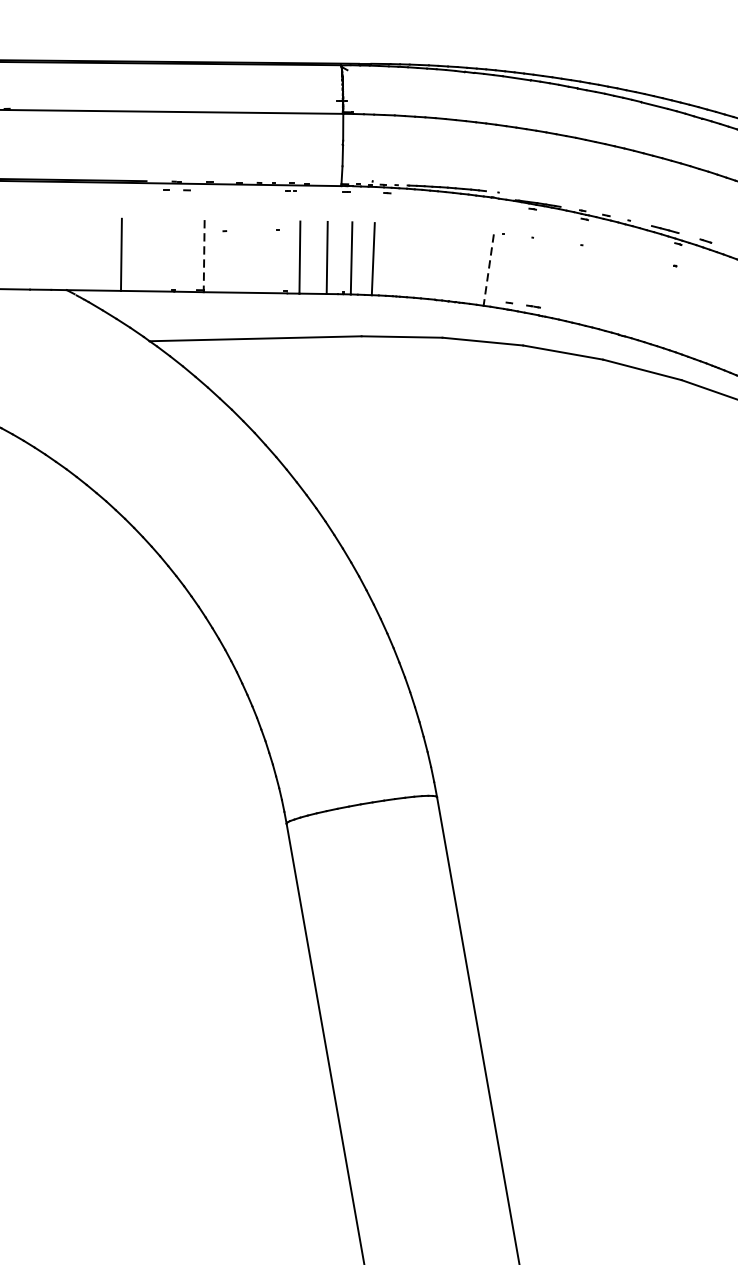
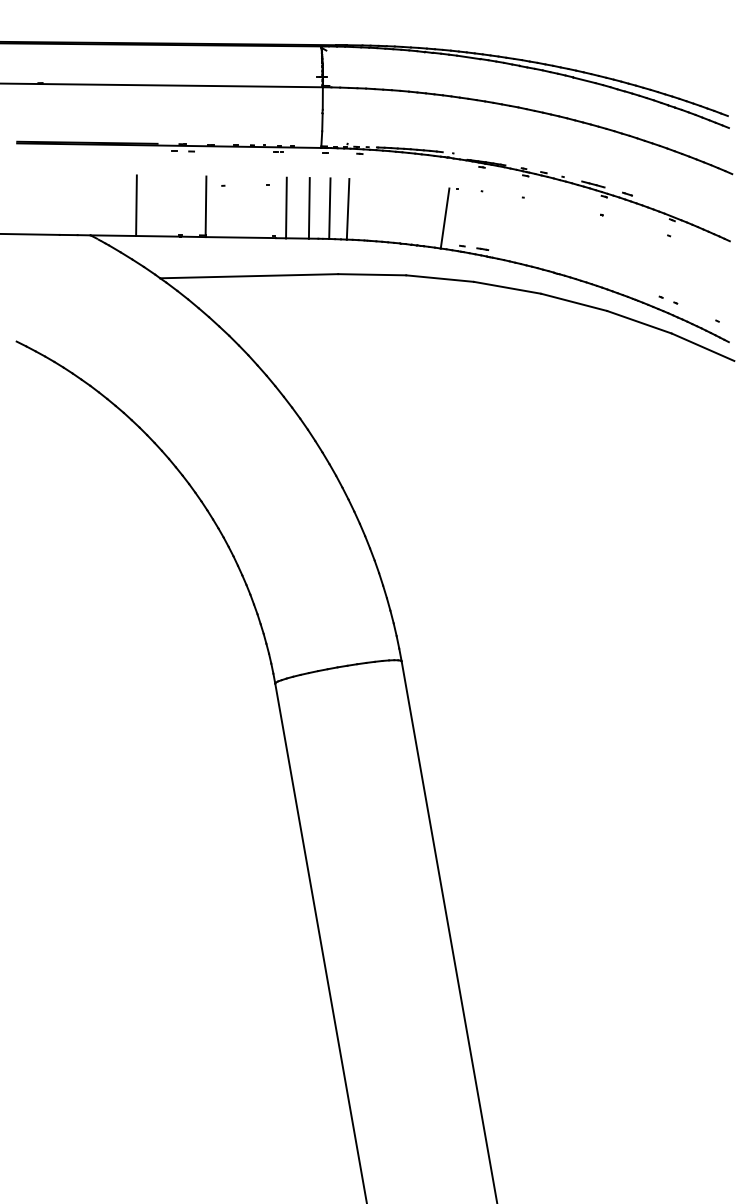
line: (204, 255) -> (206, 206), dashed -> solid
line: (489, 271) -> (445, 219), dashed -> solid

